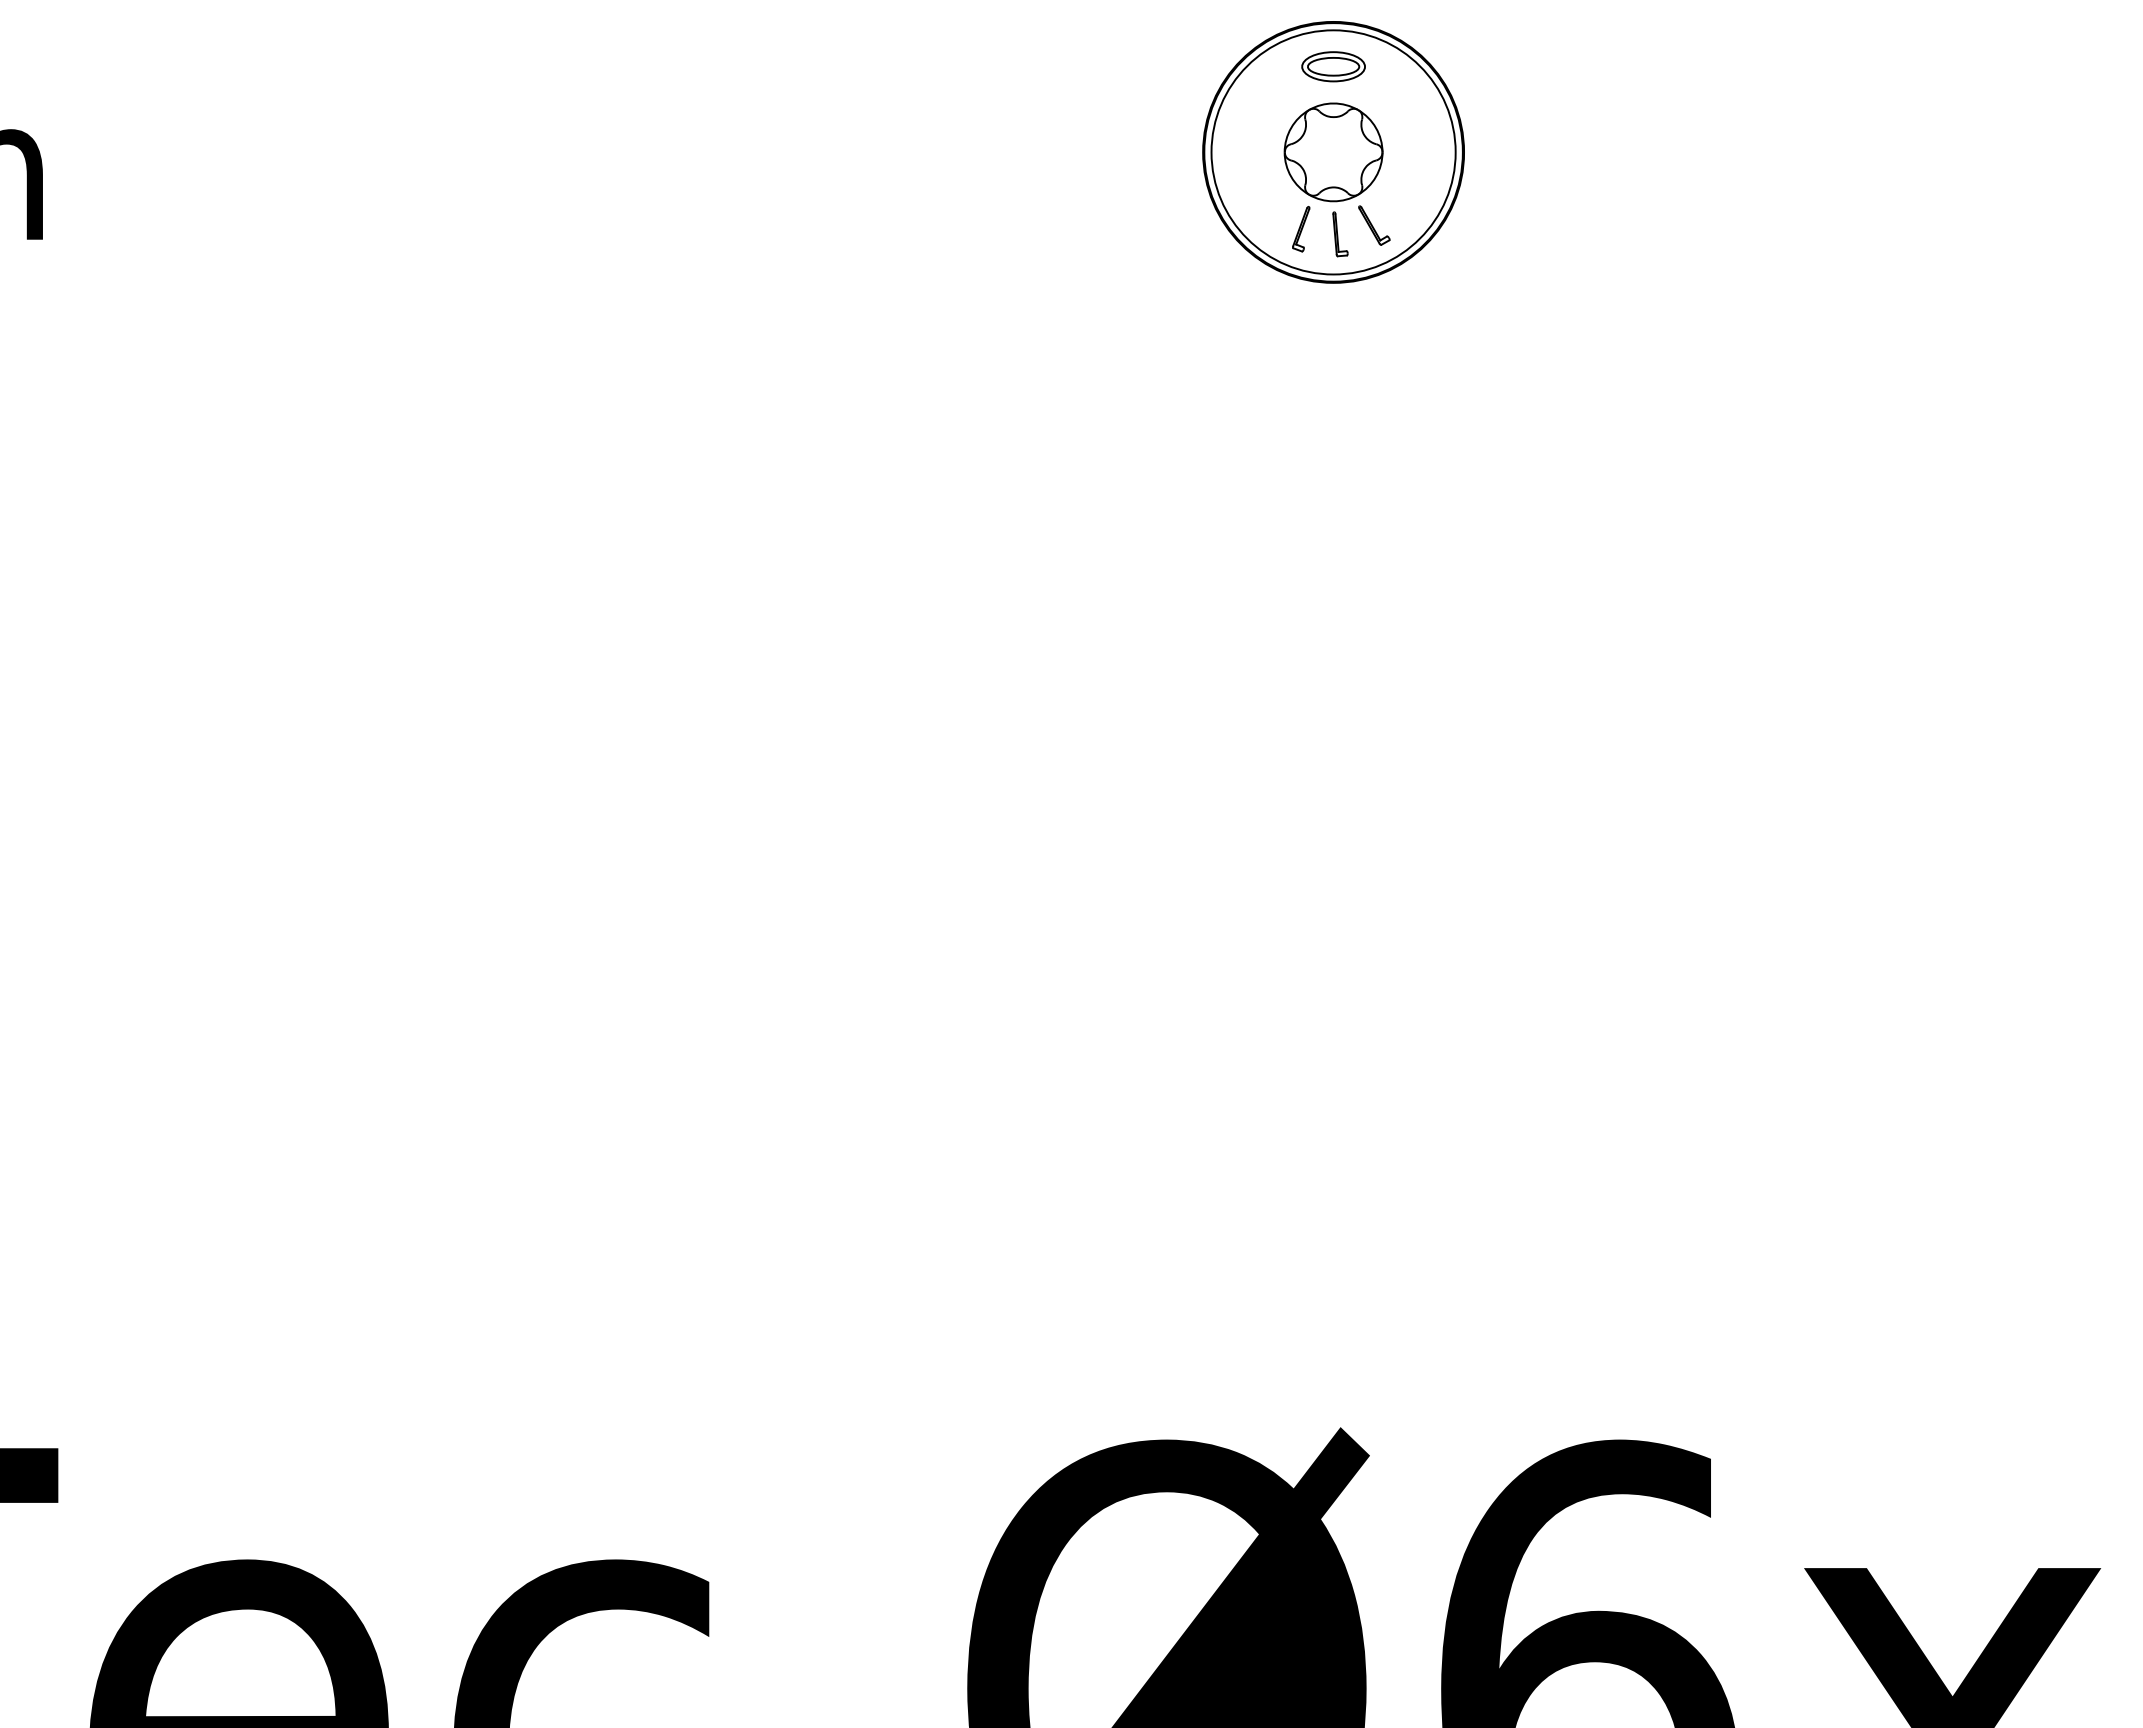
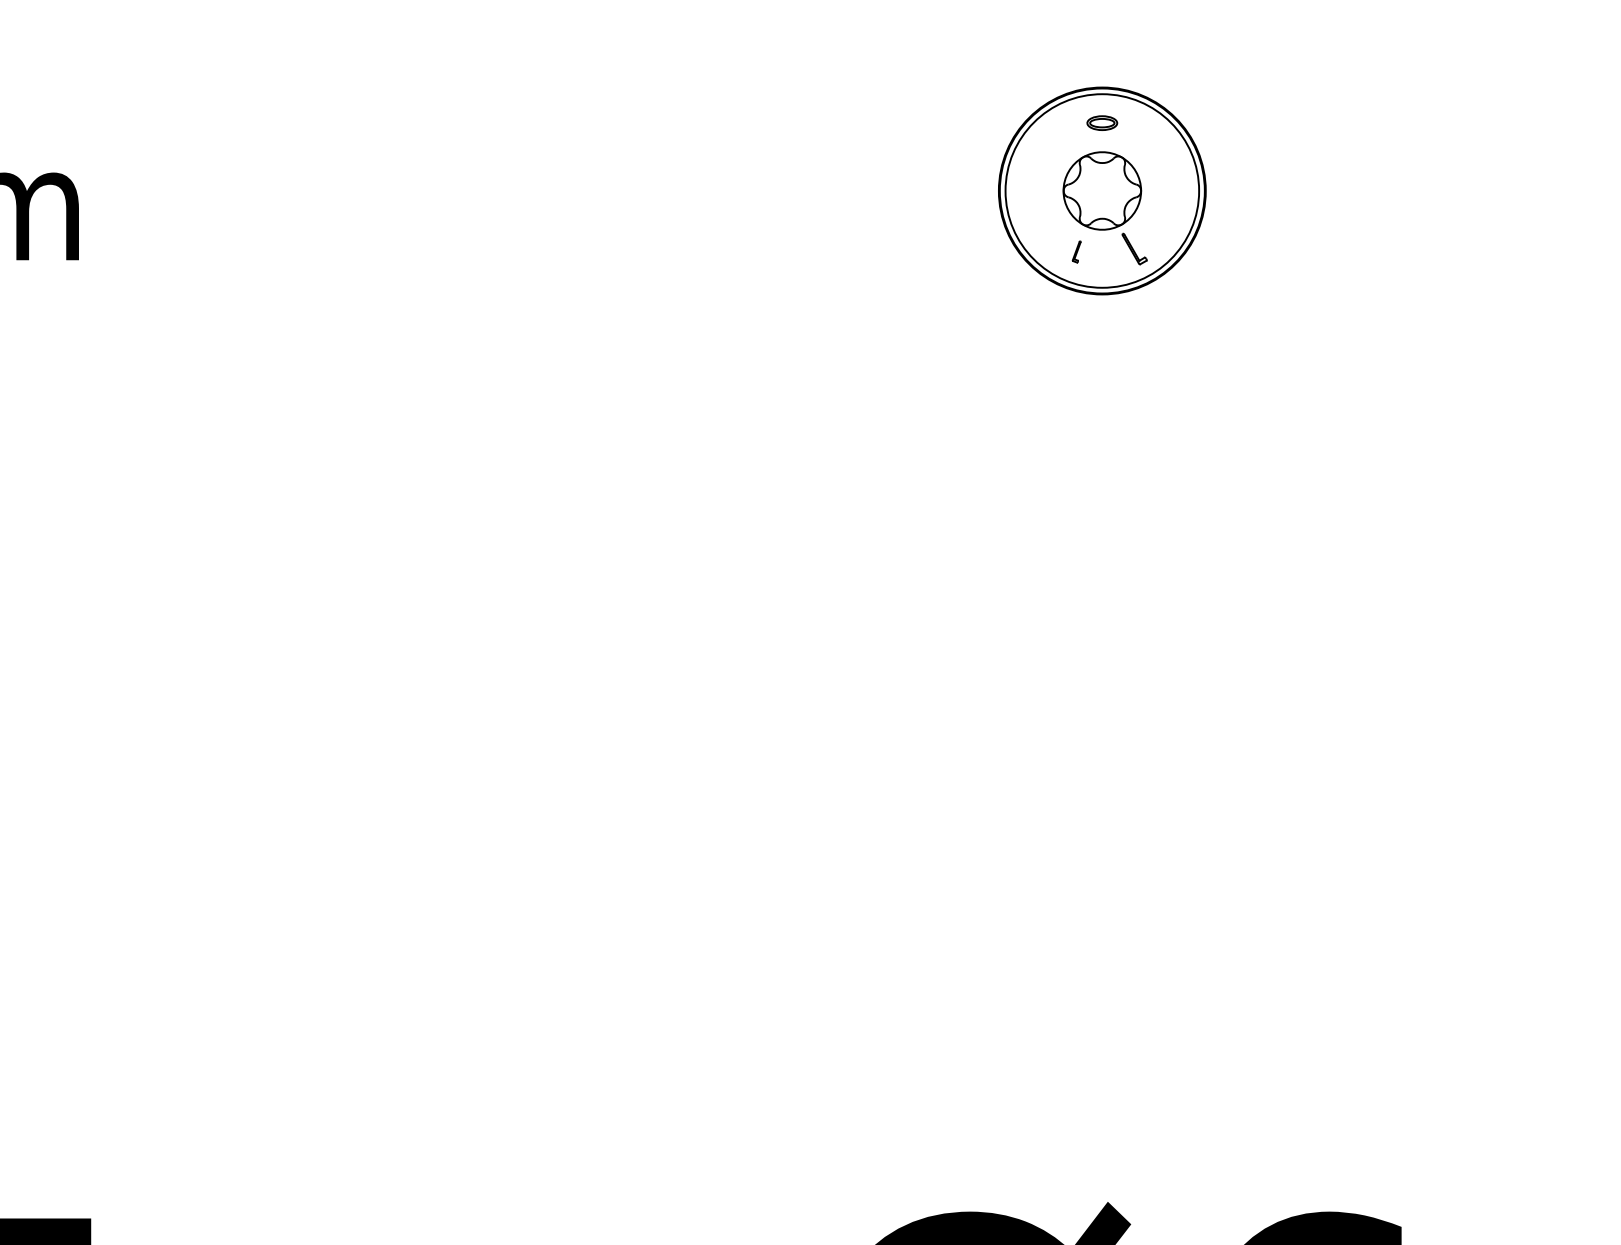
part: (1333, 66) -> (1102, 122), size x0.6
part: (1301, 229) -> (1076, 252), size x0.6
part: (1340, 234) -> (1107, 256), removed

